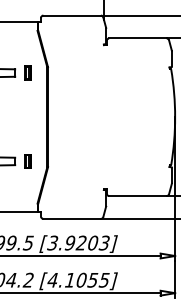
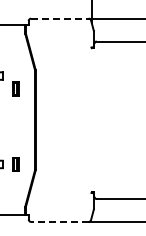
line: (72, 15) -> (60, 18), solid -> dashed
part: (27, 72) -> (15, 88), moved
line: (72, 218) -> (60, 221), solid -> dashed

